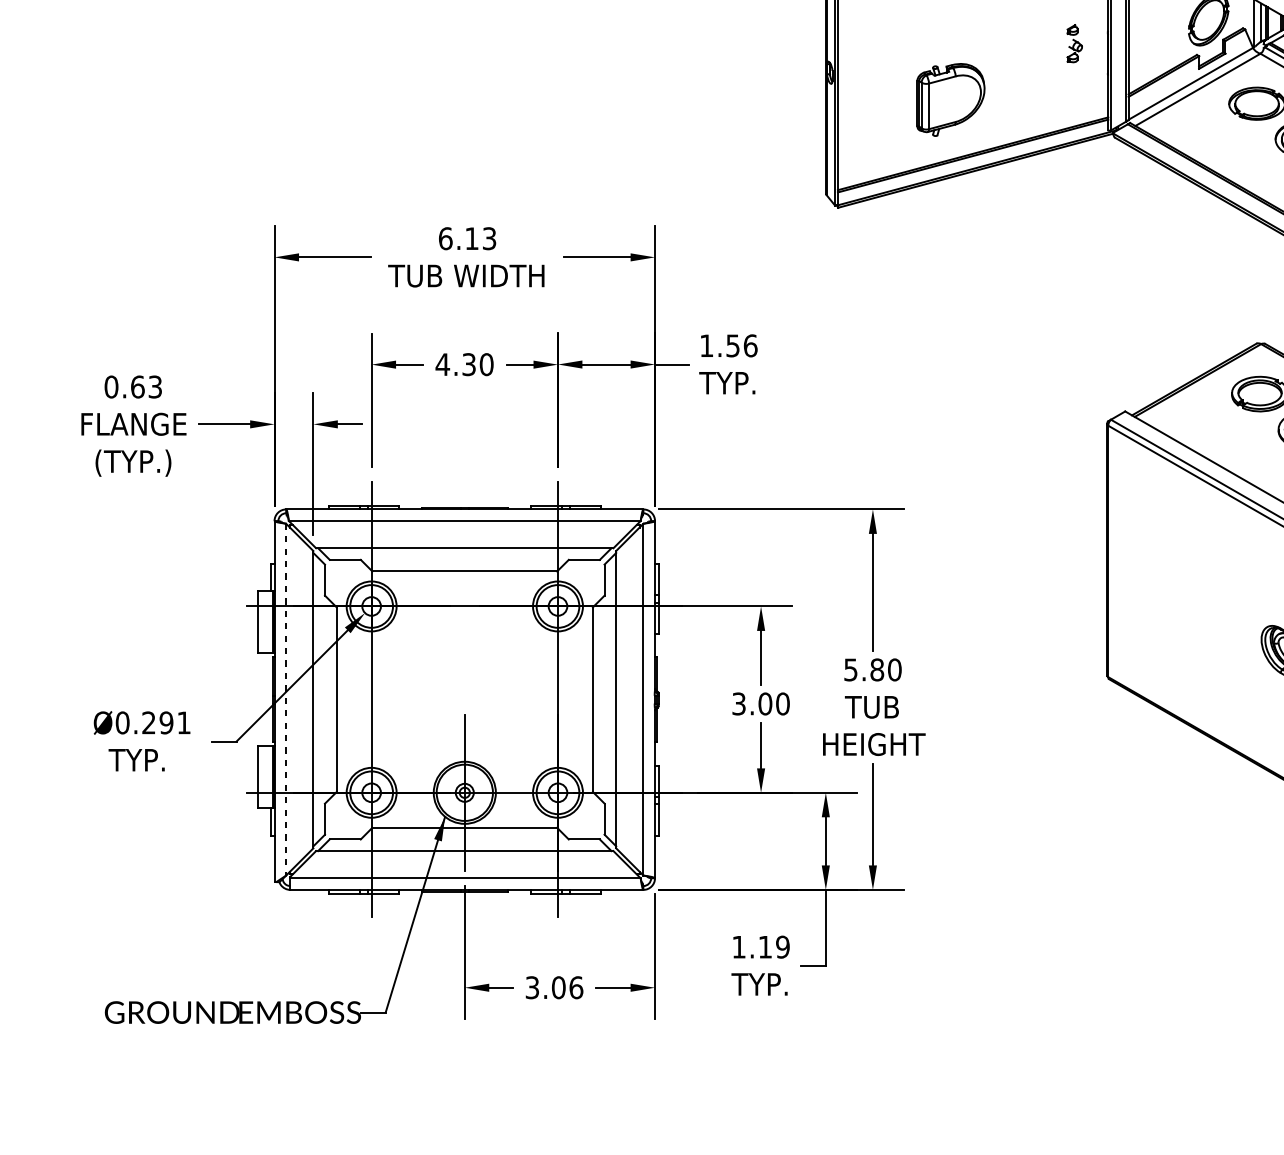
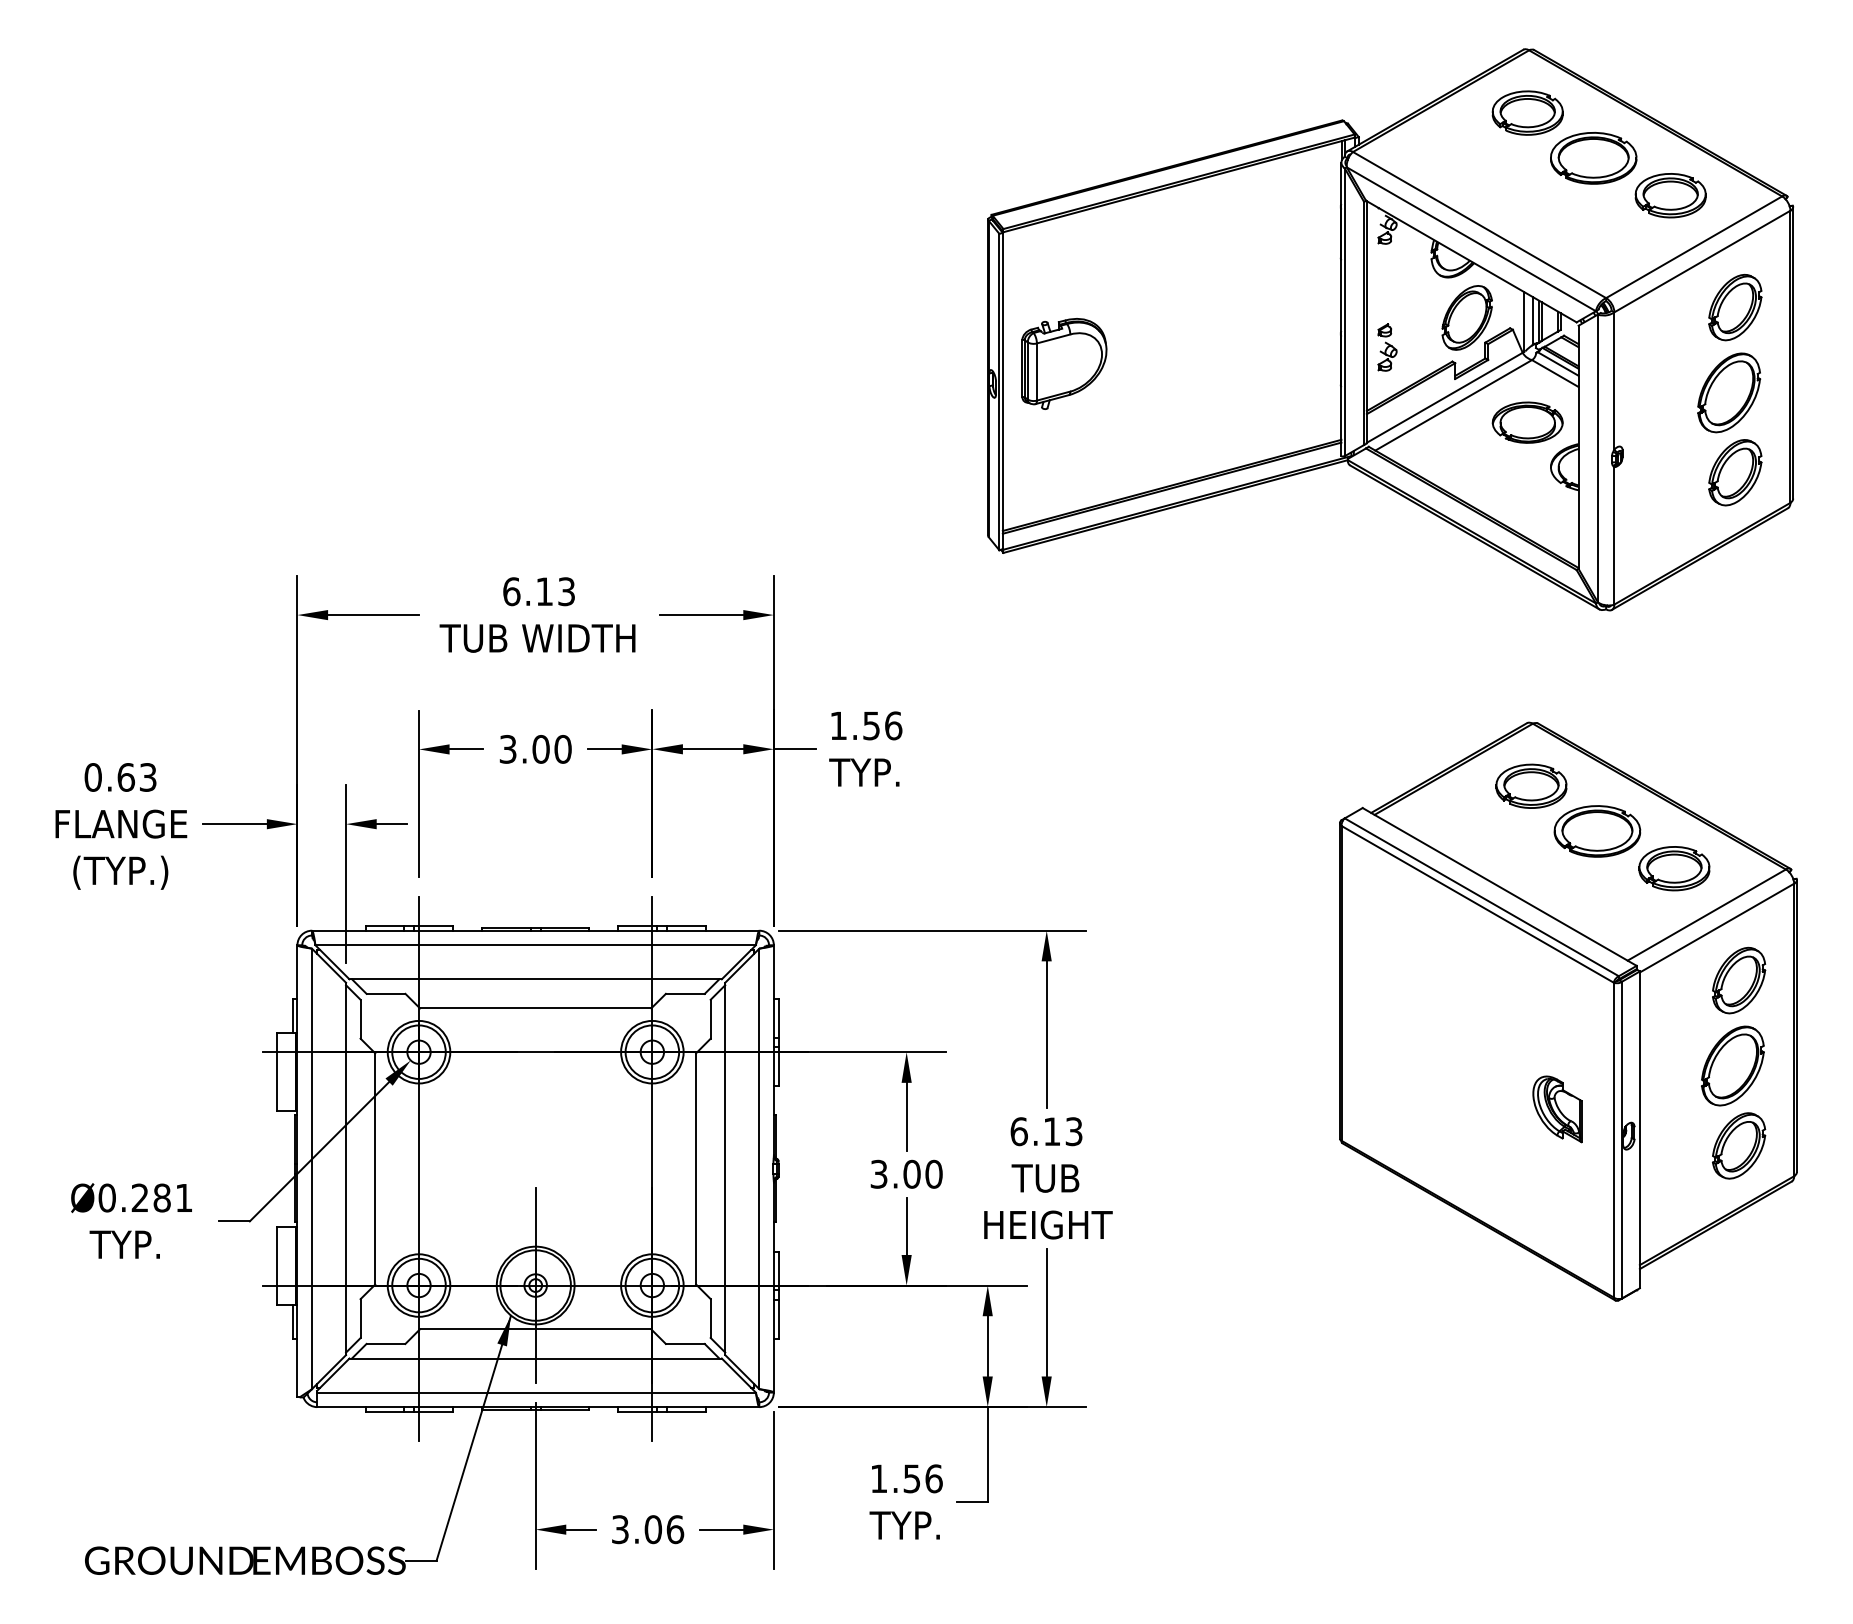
part: (1074, 43) -> (1387, 347), moved
part: (951, 99) -> (1064, 363), moved
text: (455, 364) -> (524, 749), 4.30 -> 3.00
text: (872, 669) -> (1046, 1131), 5.80 -> 6.13
line: (285, 700) -> (311, 1169), dashed -> solid
text: (165, 722) -> (161, 1197), Ø0.291 -> Ø0.281
text: (773, 946) -> (922, 1478), 1.19 -> 1.56

